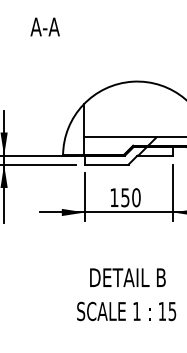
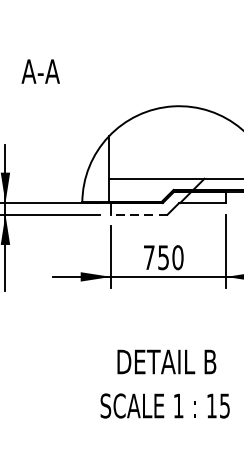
text: (44, 26) -> (39, 70), moved
line: (106, 164) -> (138, 214), solid -> dashed
text: (114, 197) -> (149, 257), 150 -> 750

